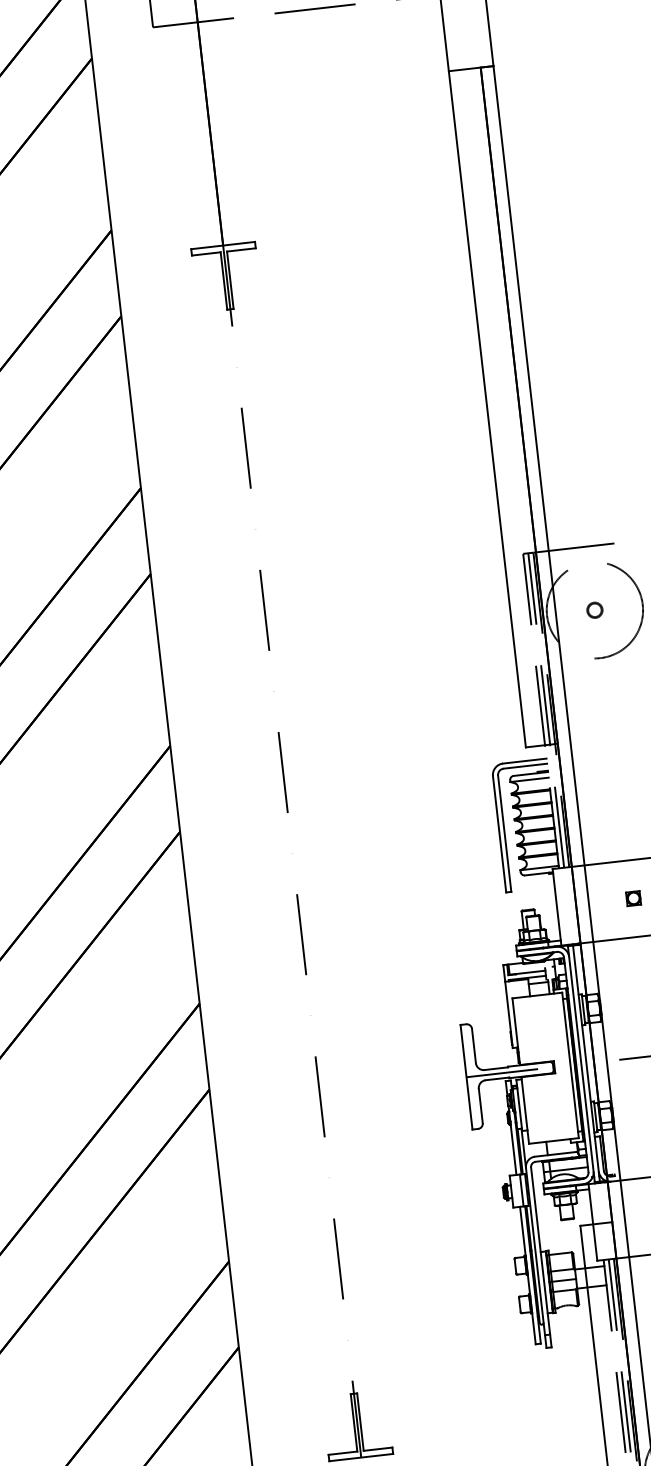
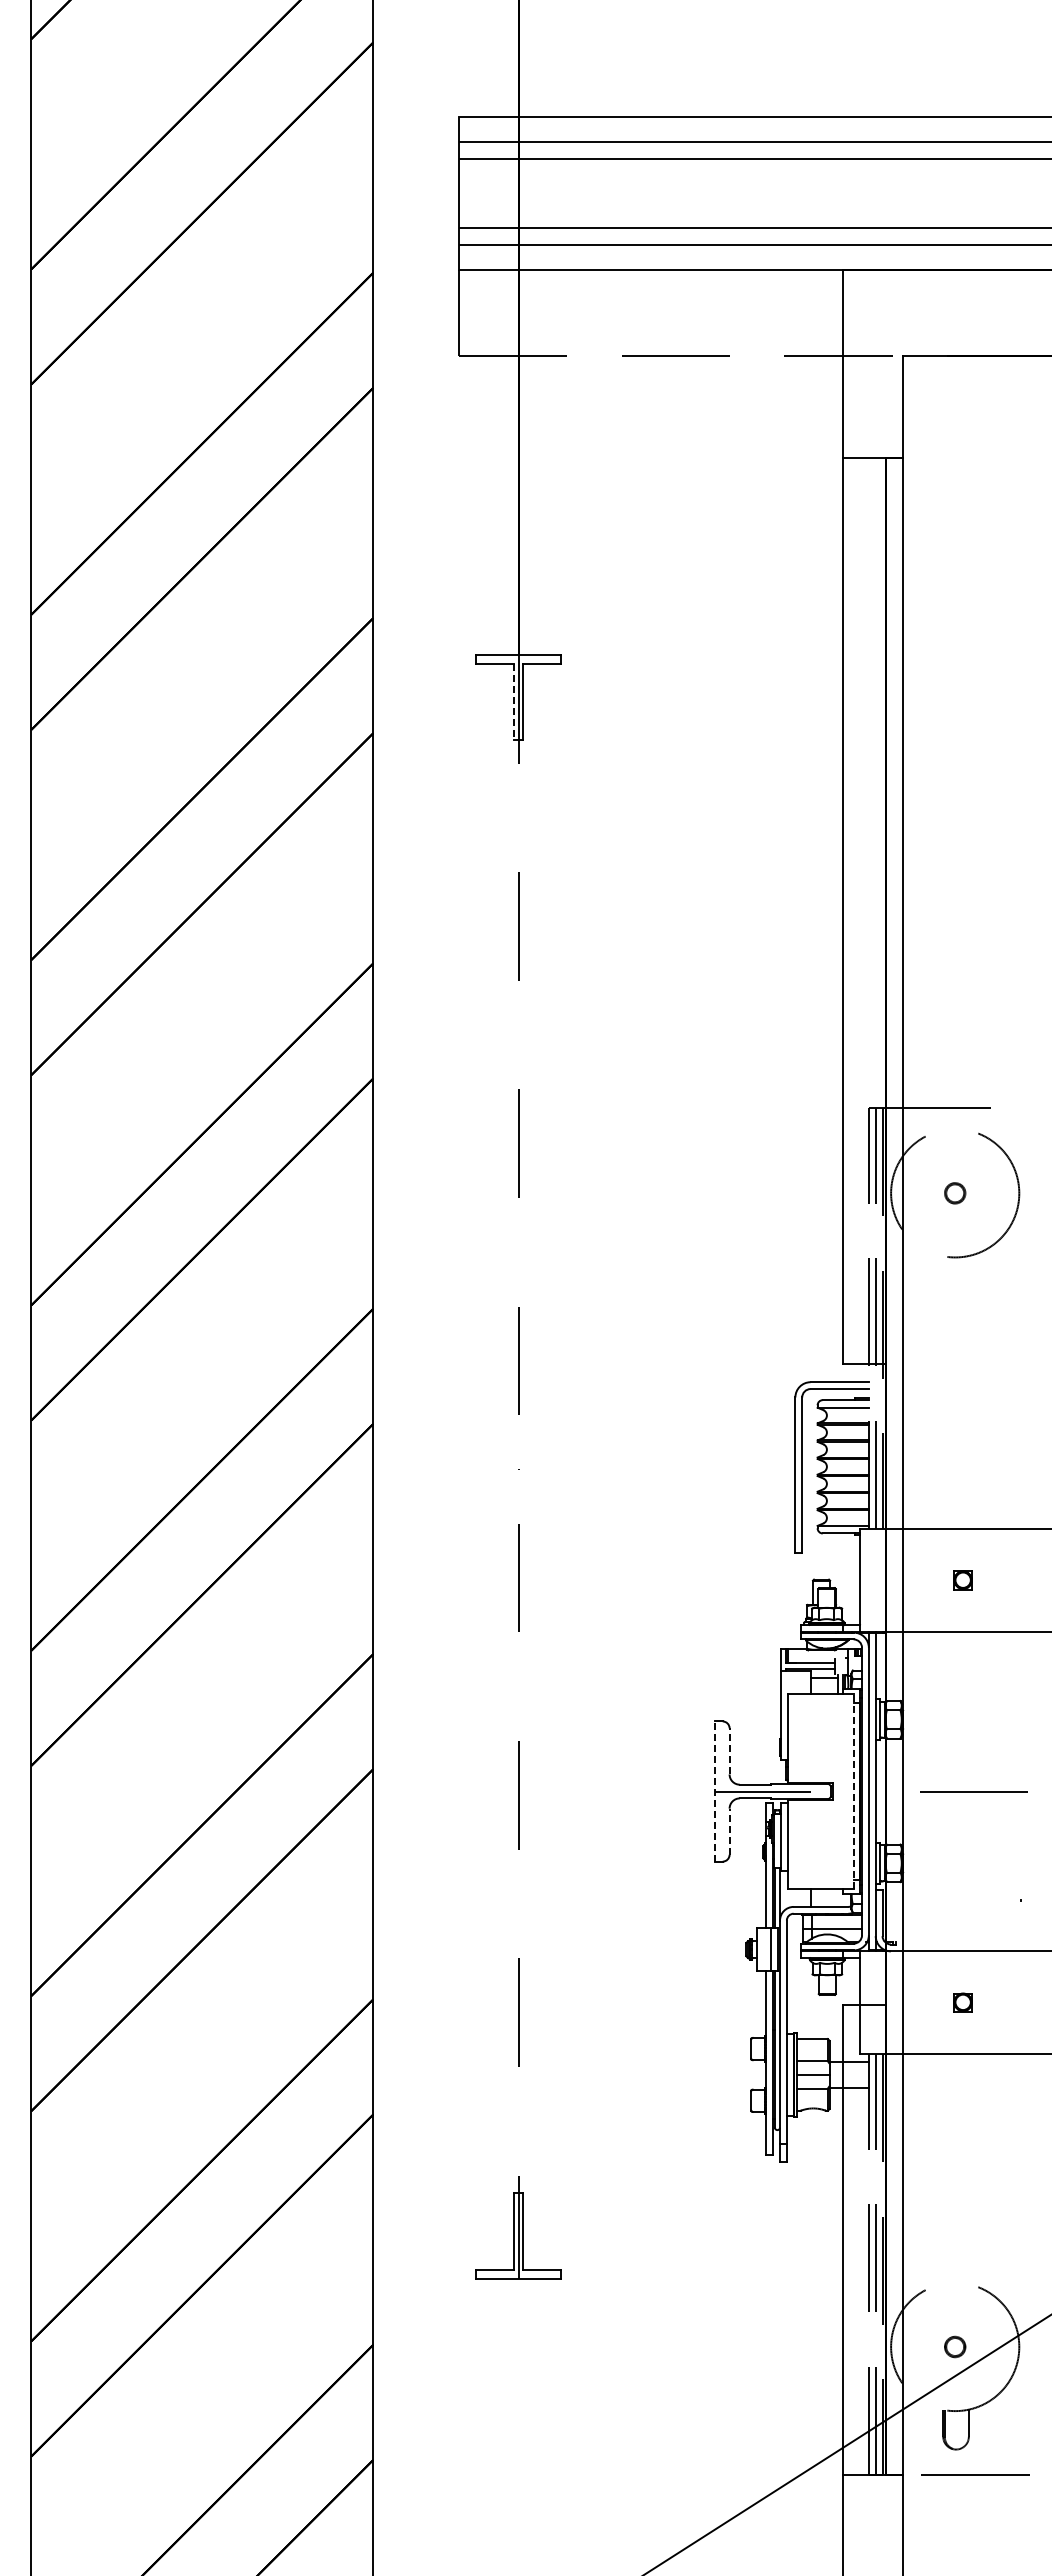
line: (224, 281) -> (514, 702), solid -> dashed
line: (473, 1045) -> (729, 1750), solid -> dashed
line: (570, 1065) -> (854, 1791), solid -> dashed
line: (466, 1077) -> (715, 1791), solid -> dashed
line: (480, 1105) -> (729, 1831), solid -> dashed

